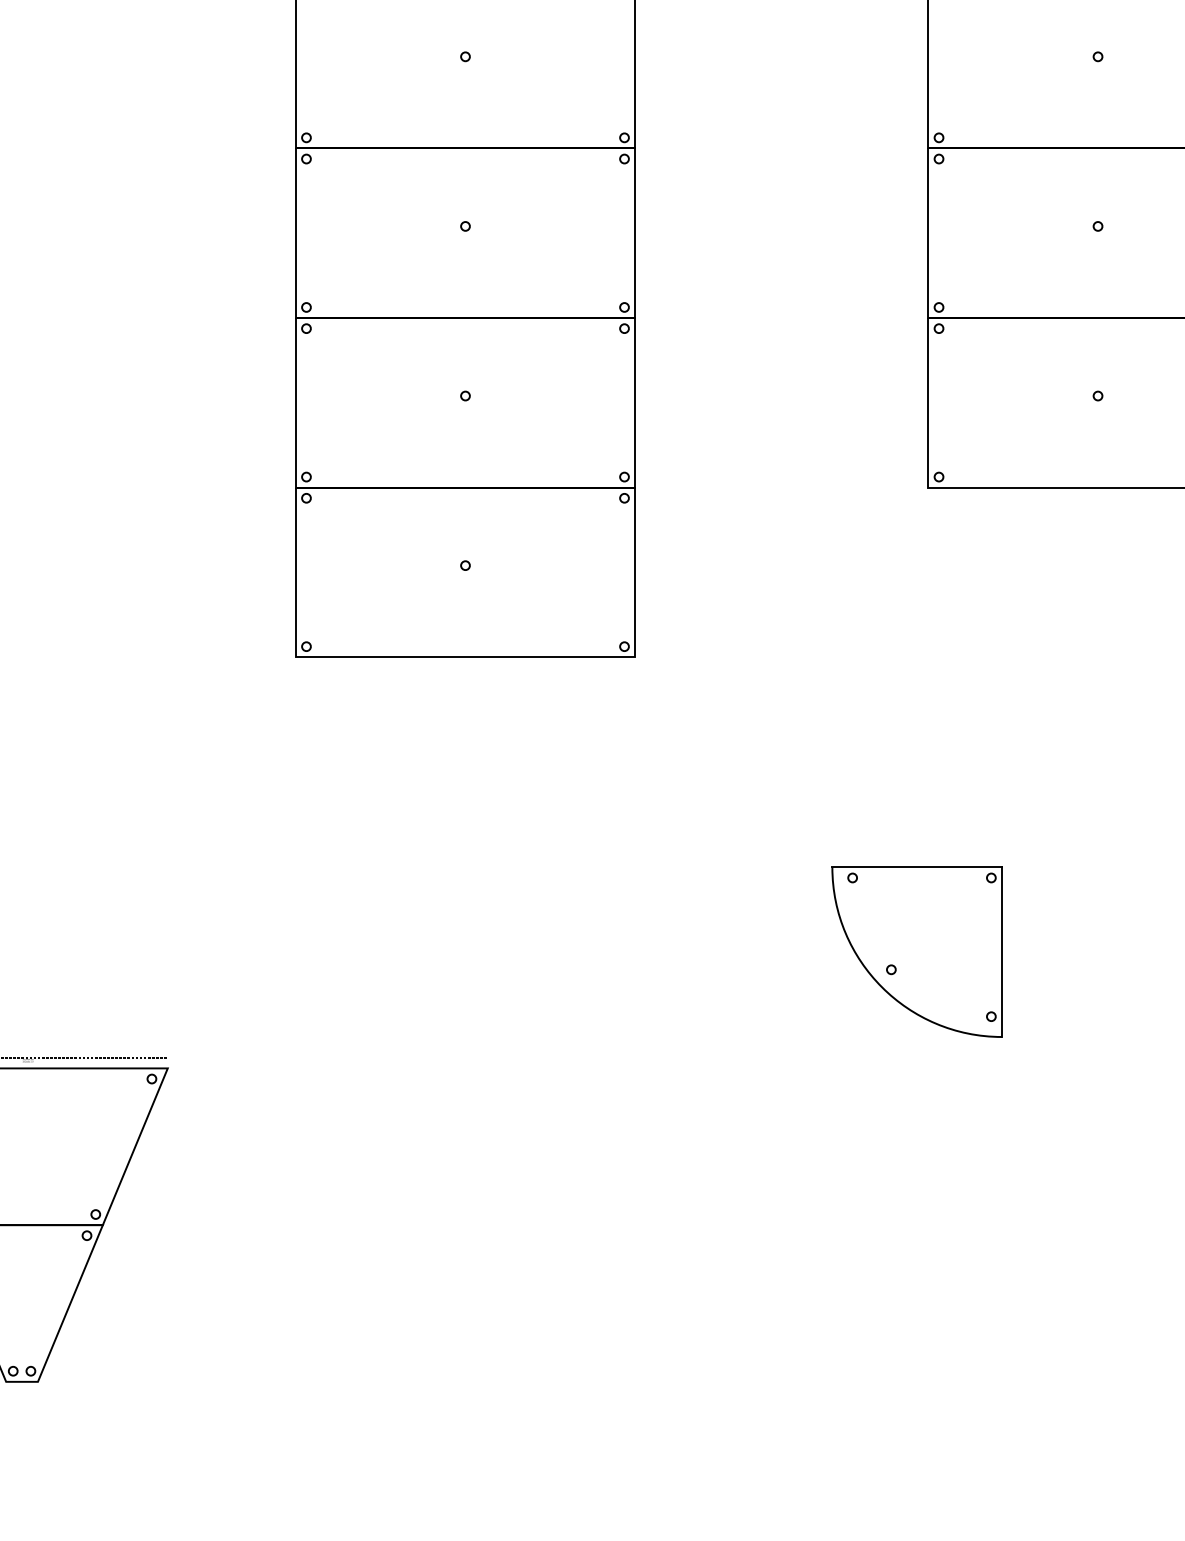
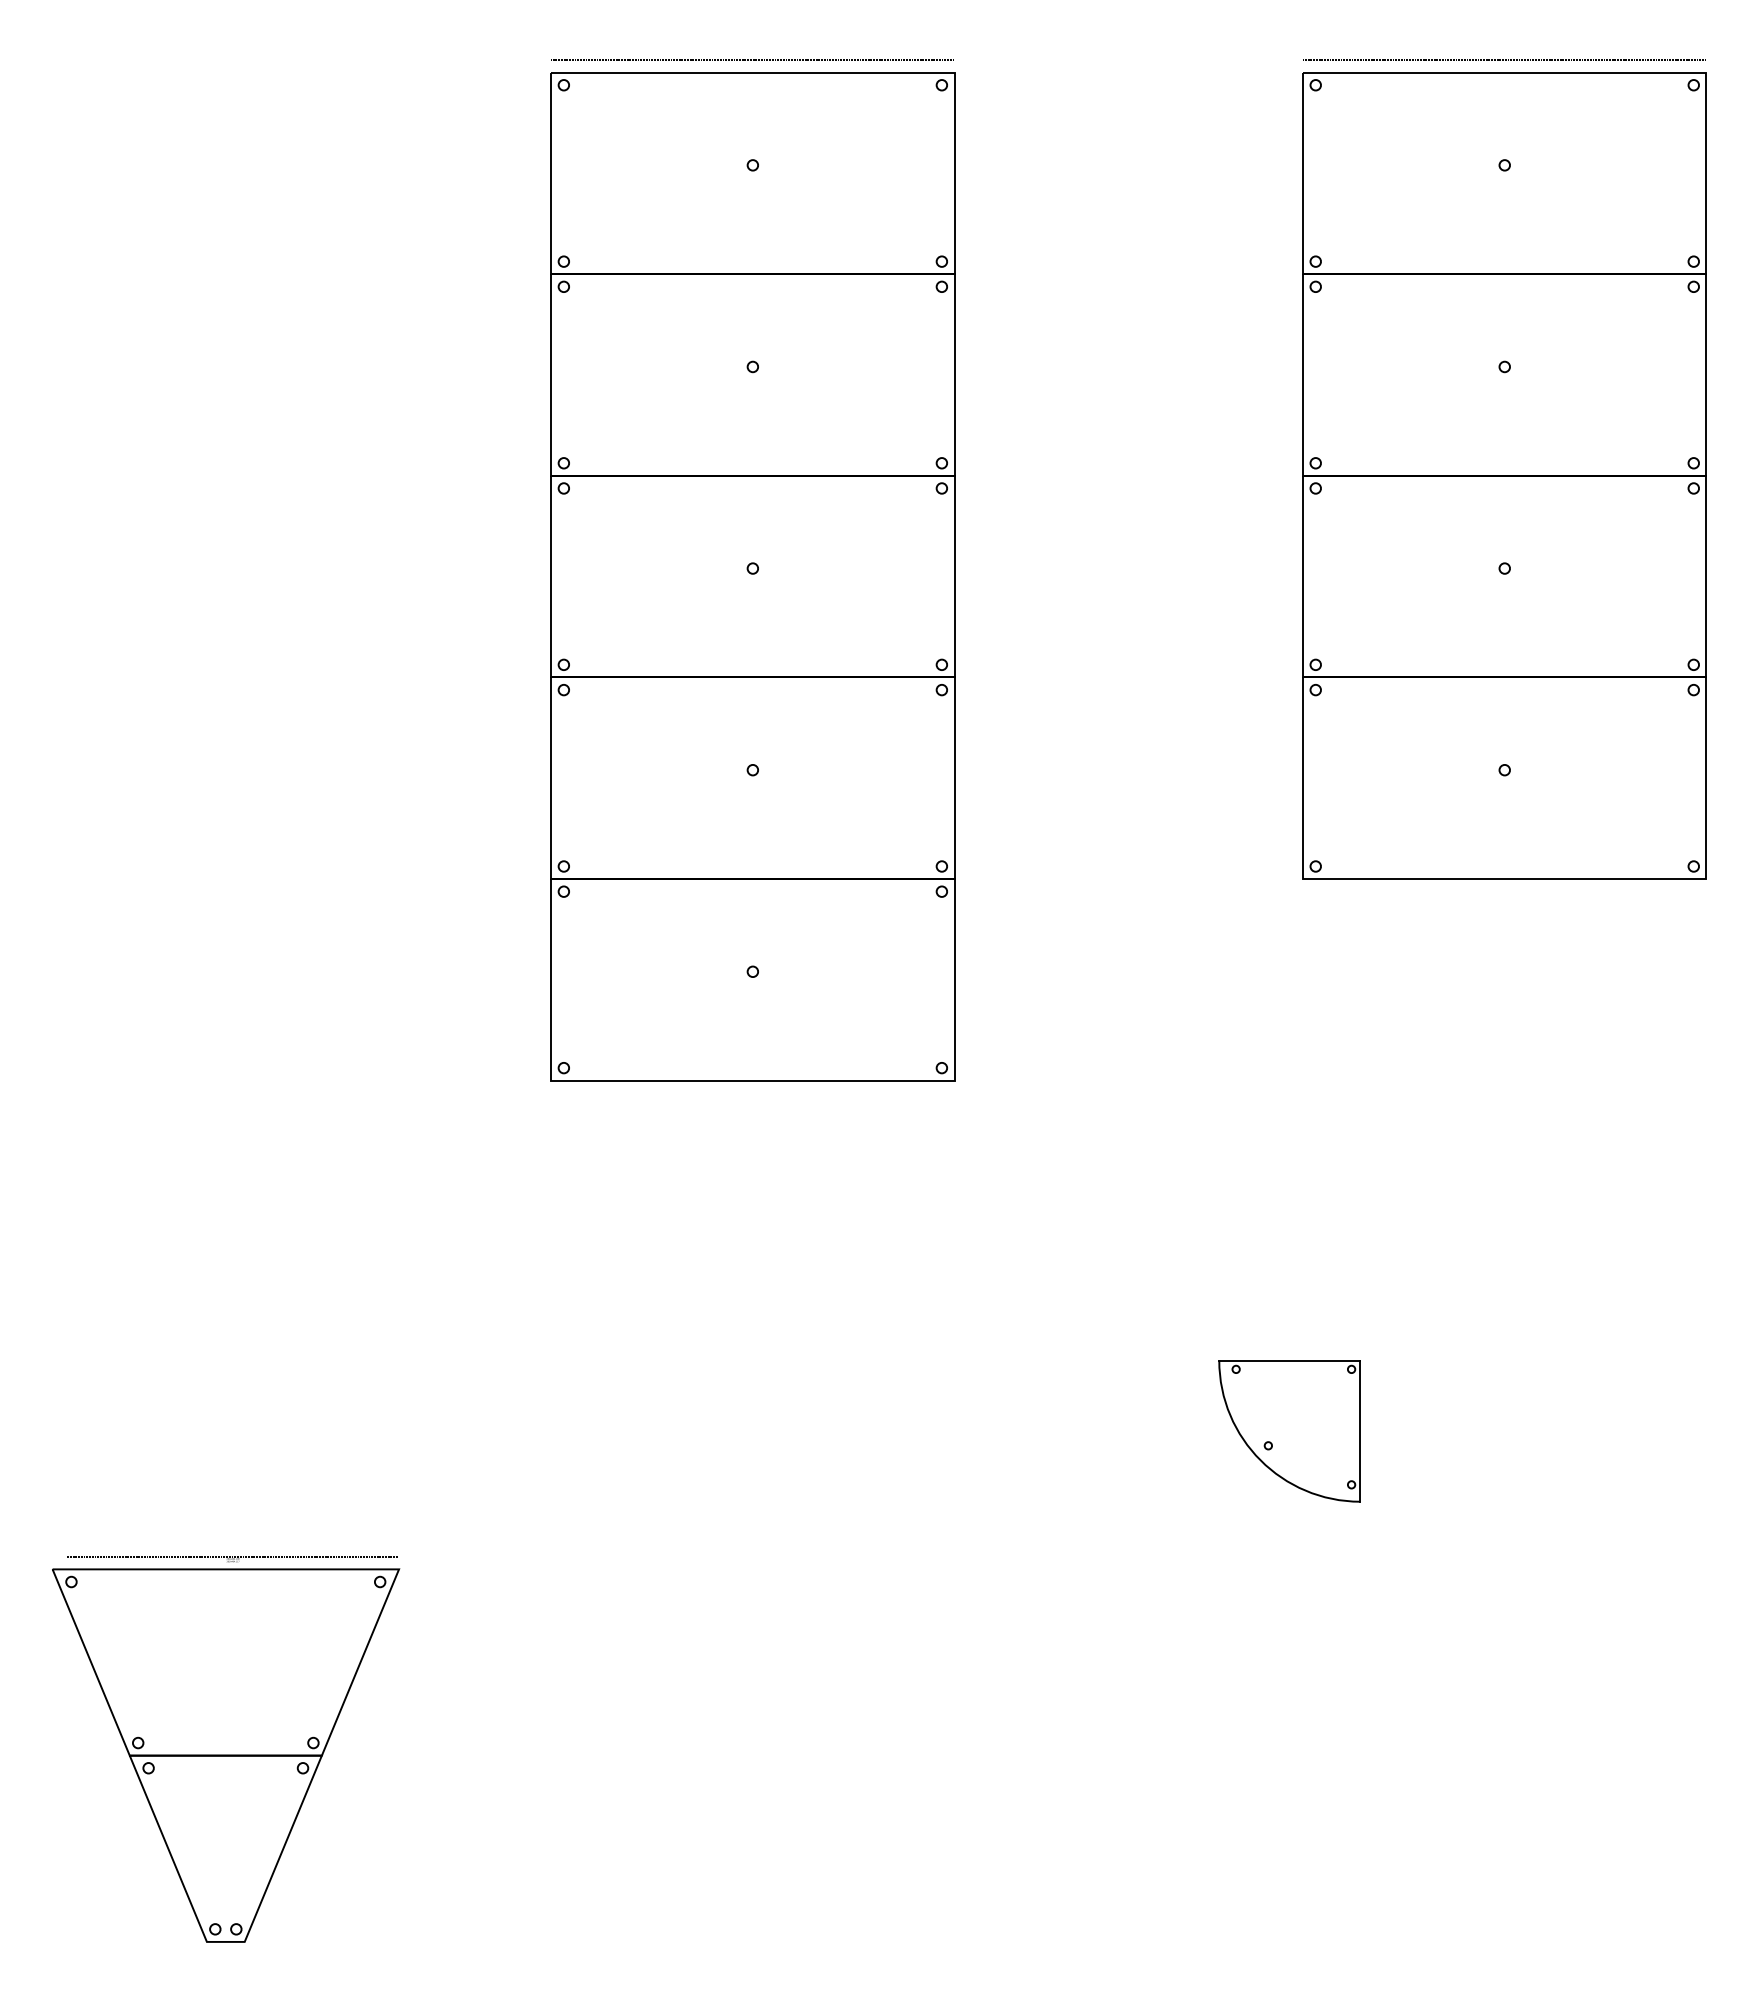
part: (916, 951) -> (1289, 1430), size x0.7

